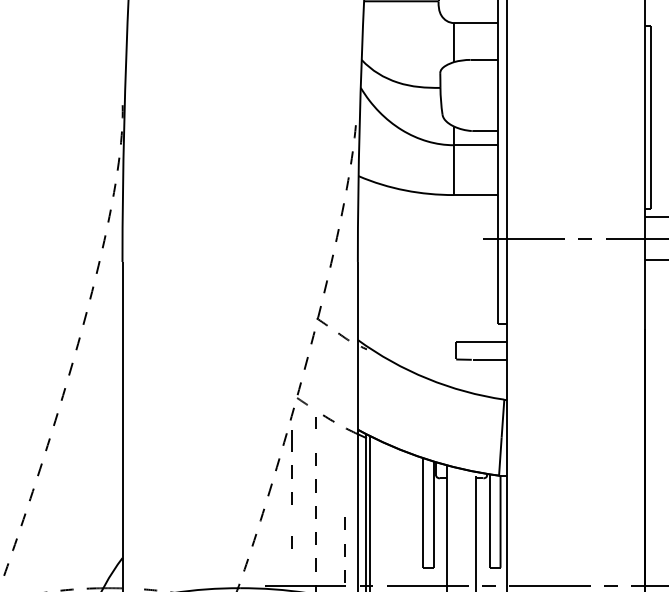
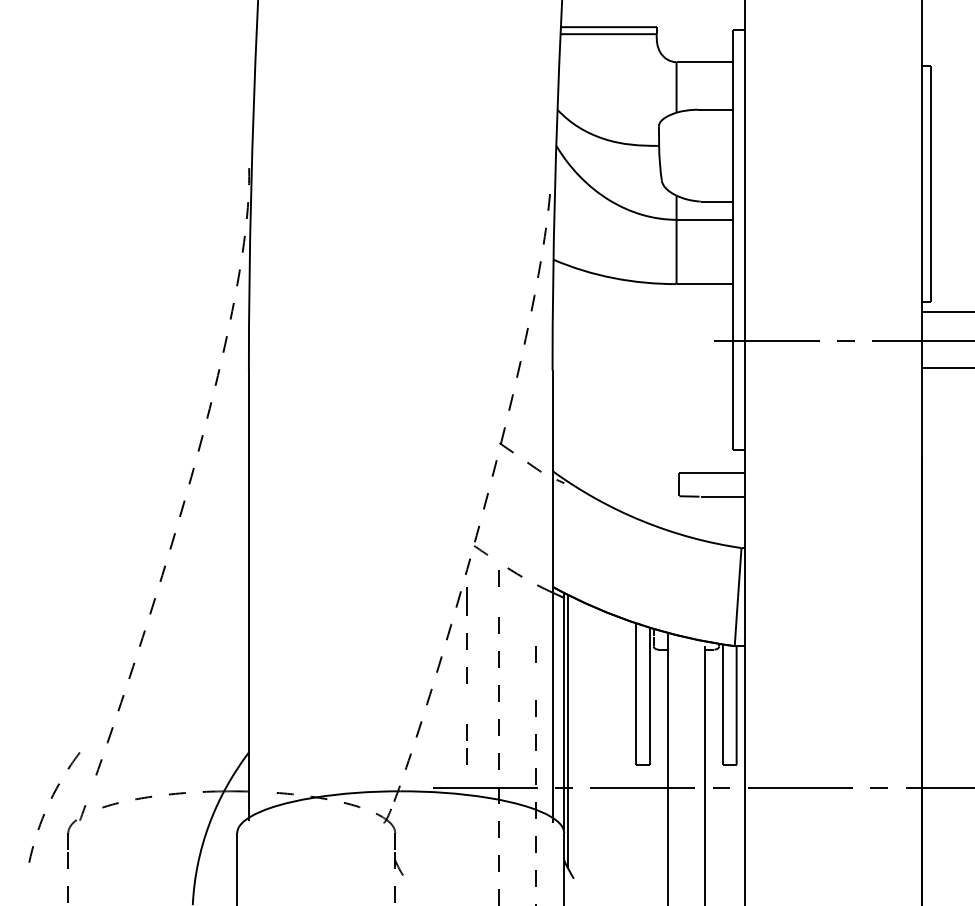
line: (344, 482) -> (535, 654), added
line: (291, 561) -> (466, 756), added

